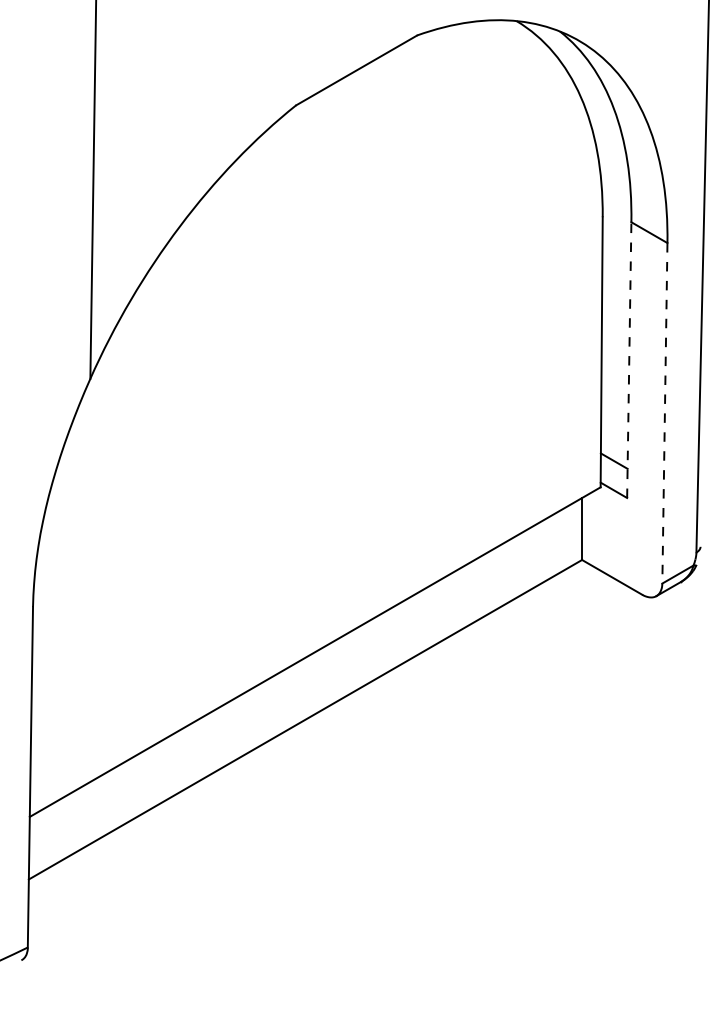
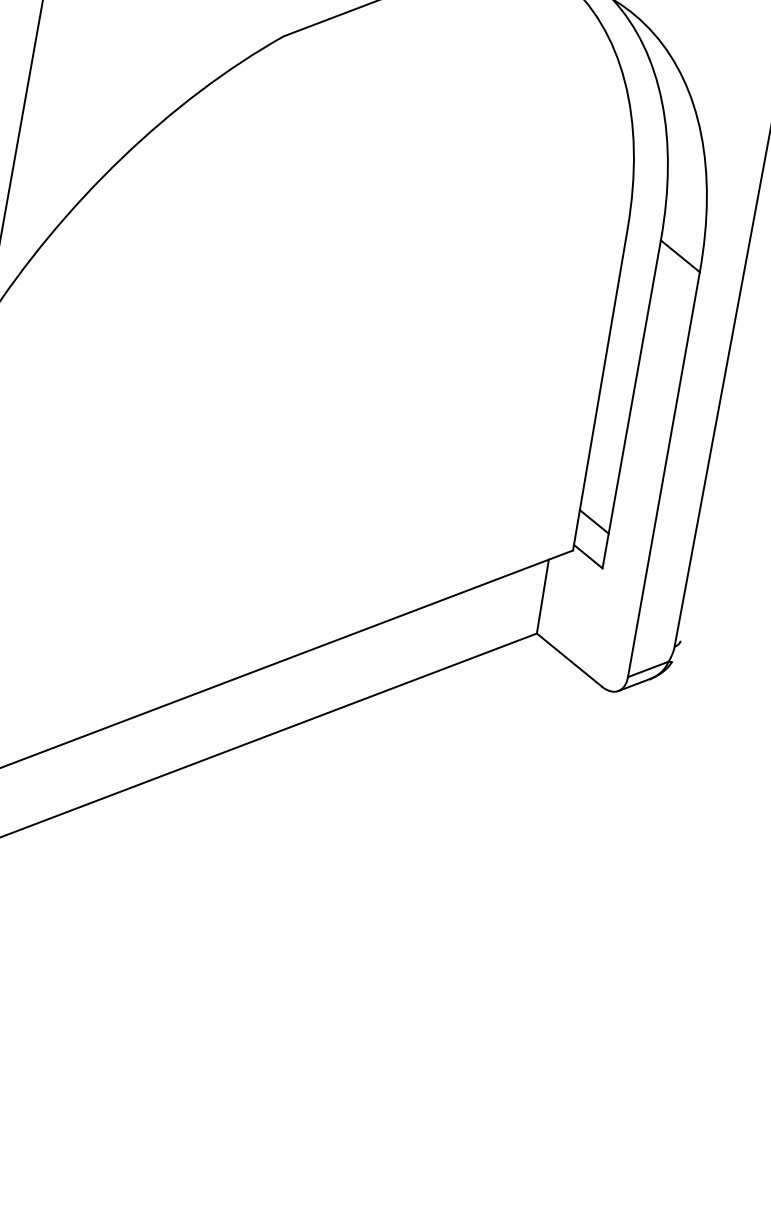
line: (629, 360) -> (631, 404), dashed -> solid
line: (664, 413) -> (663, 474), dashed -> solid

